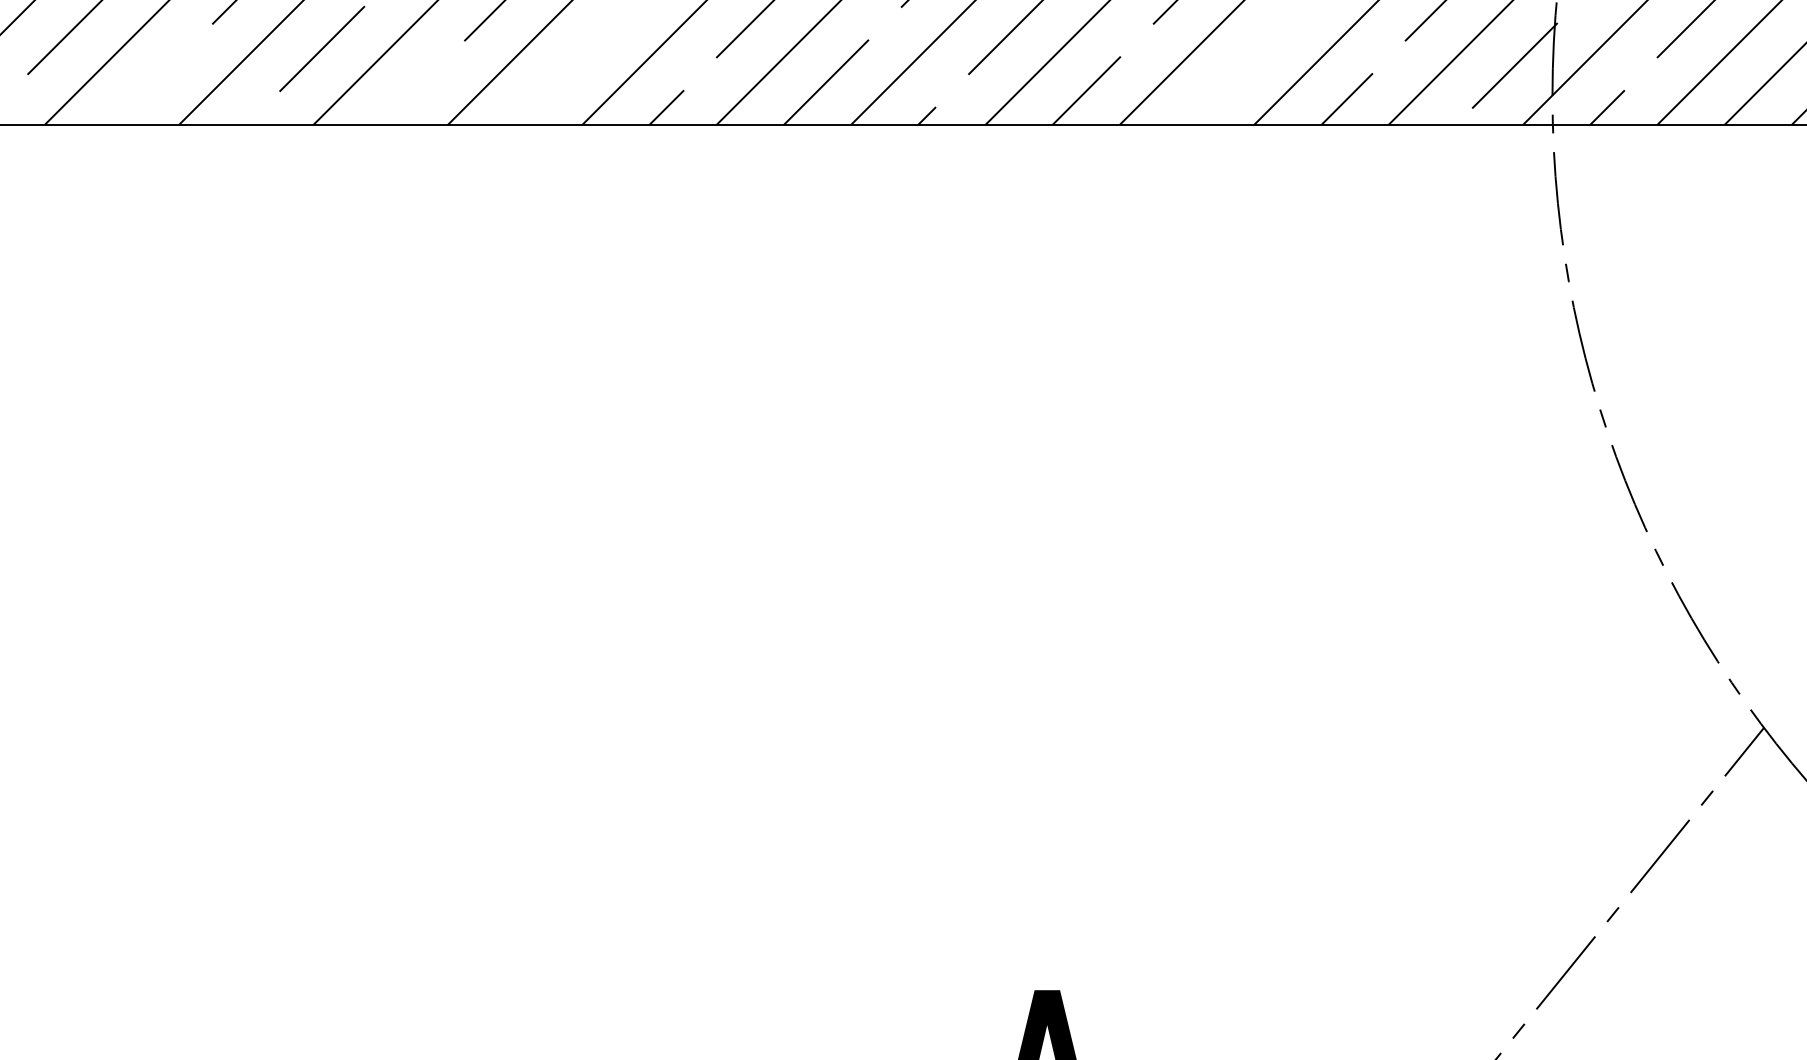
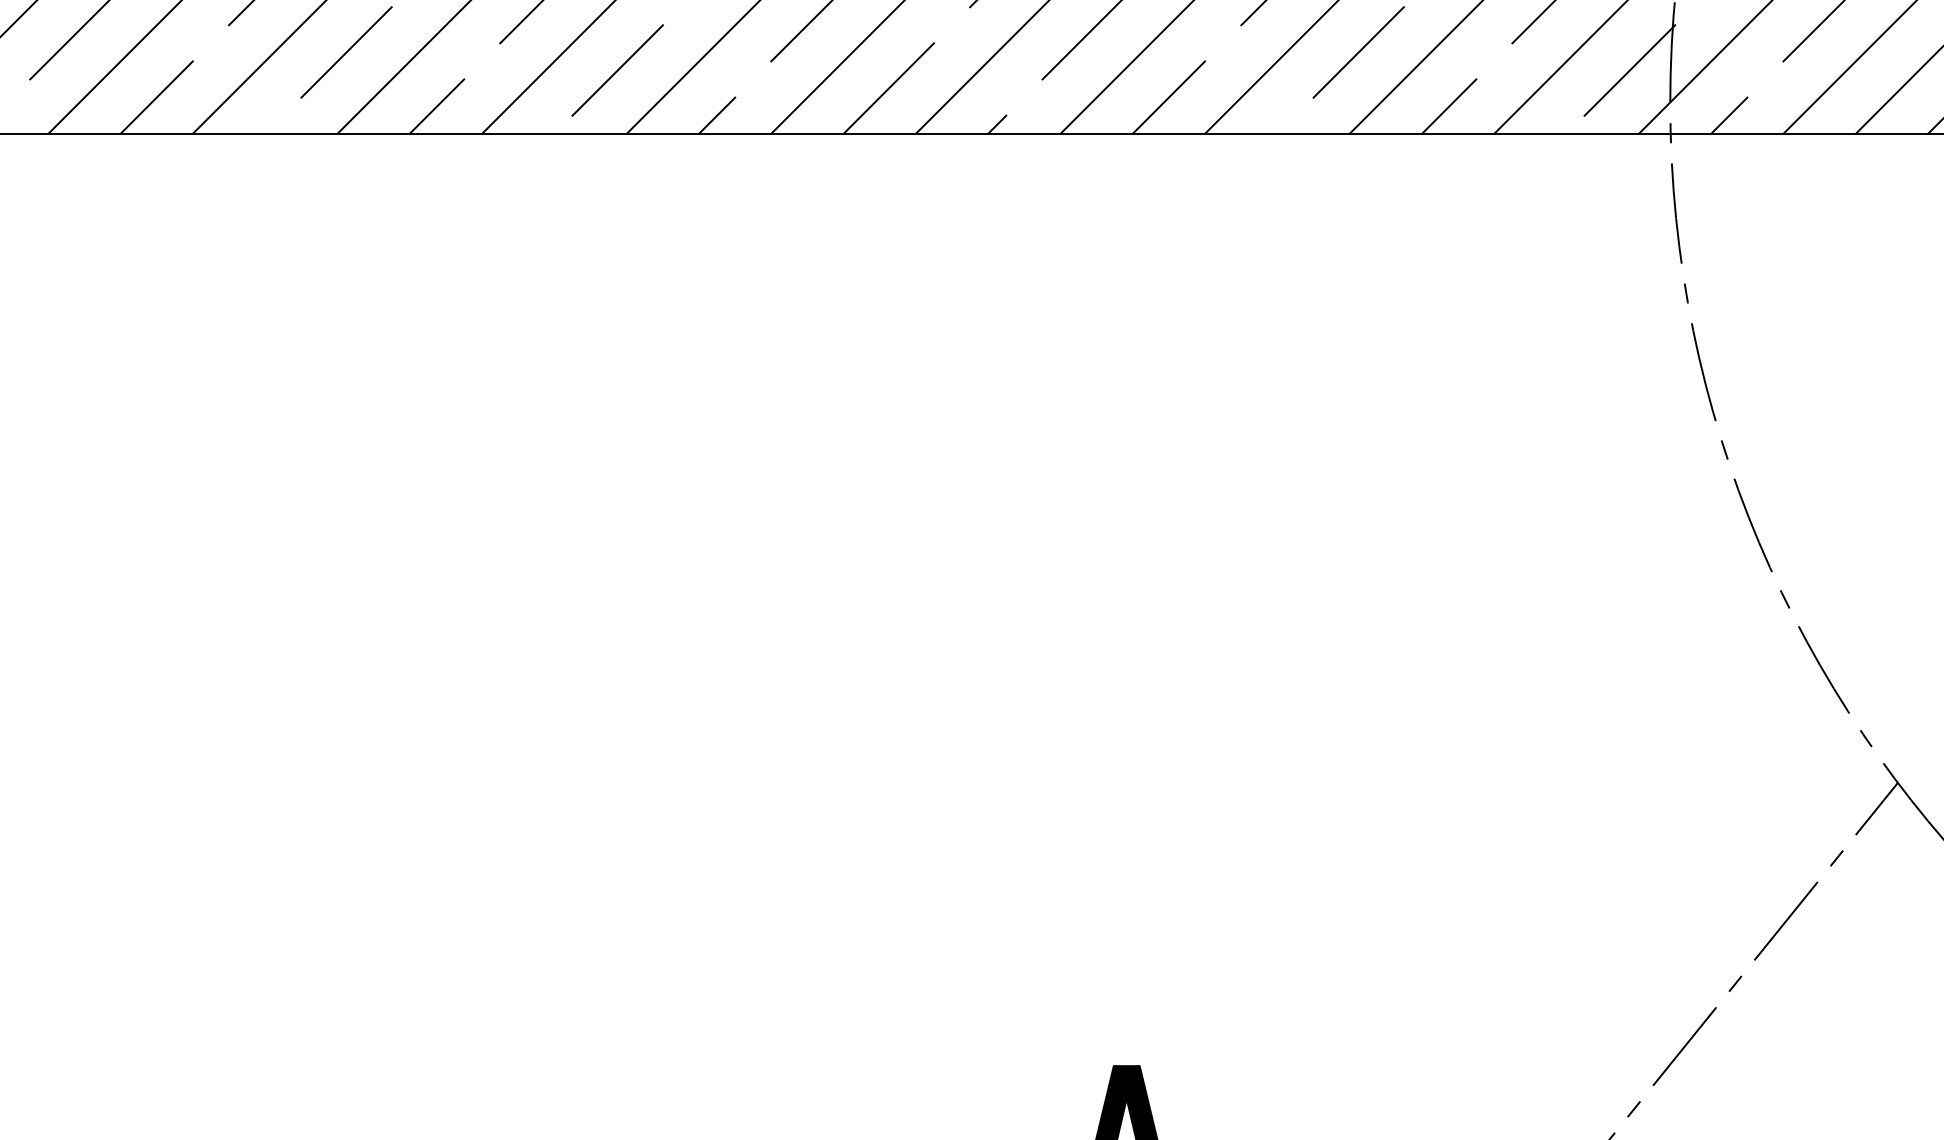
line: (1262, 49) -> (1358, 52), added
line: (574, 65) -> (617, 70), added
line: (145, 90) -> (156, 97), added
line: (405, 99) -> (436, 106), added

